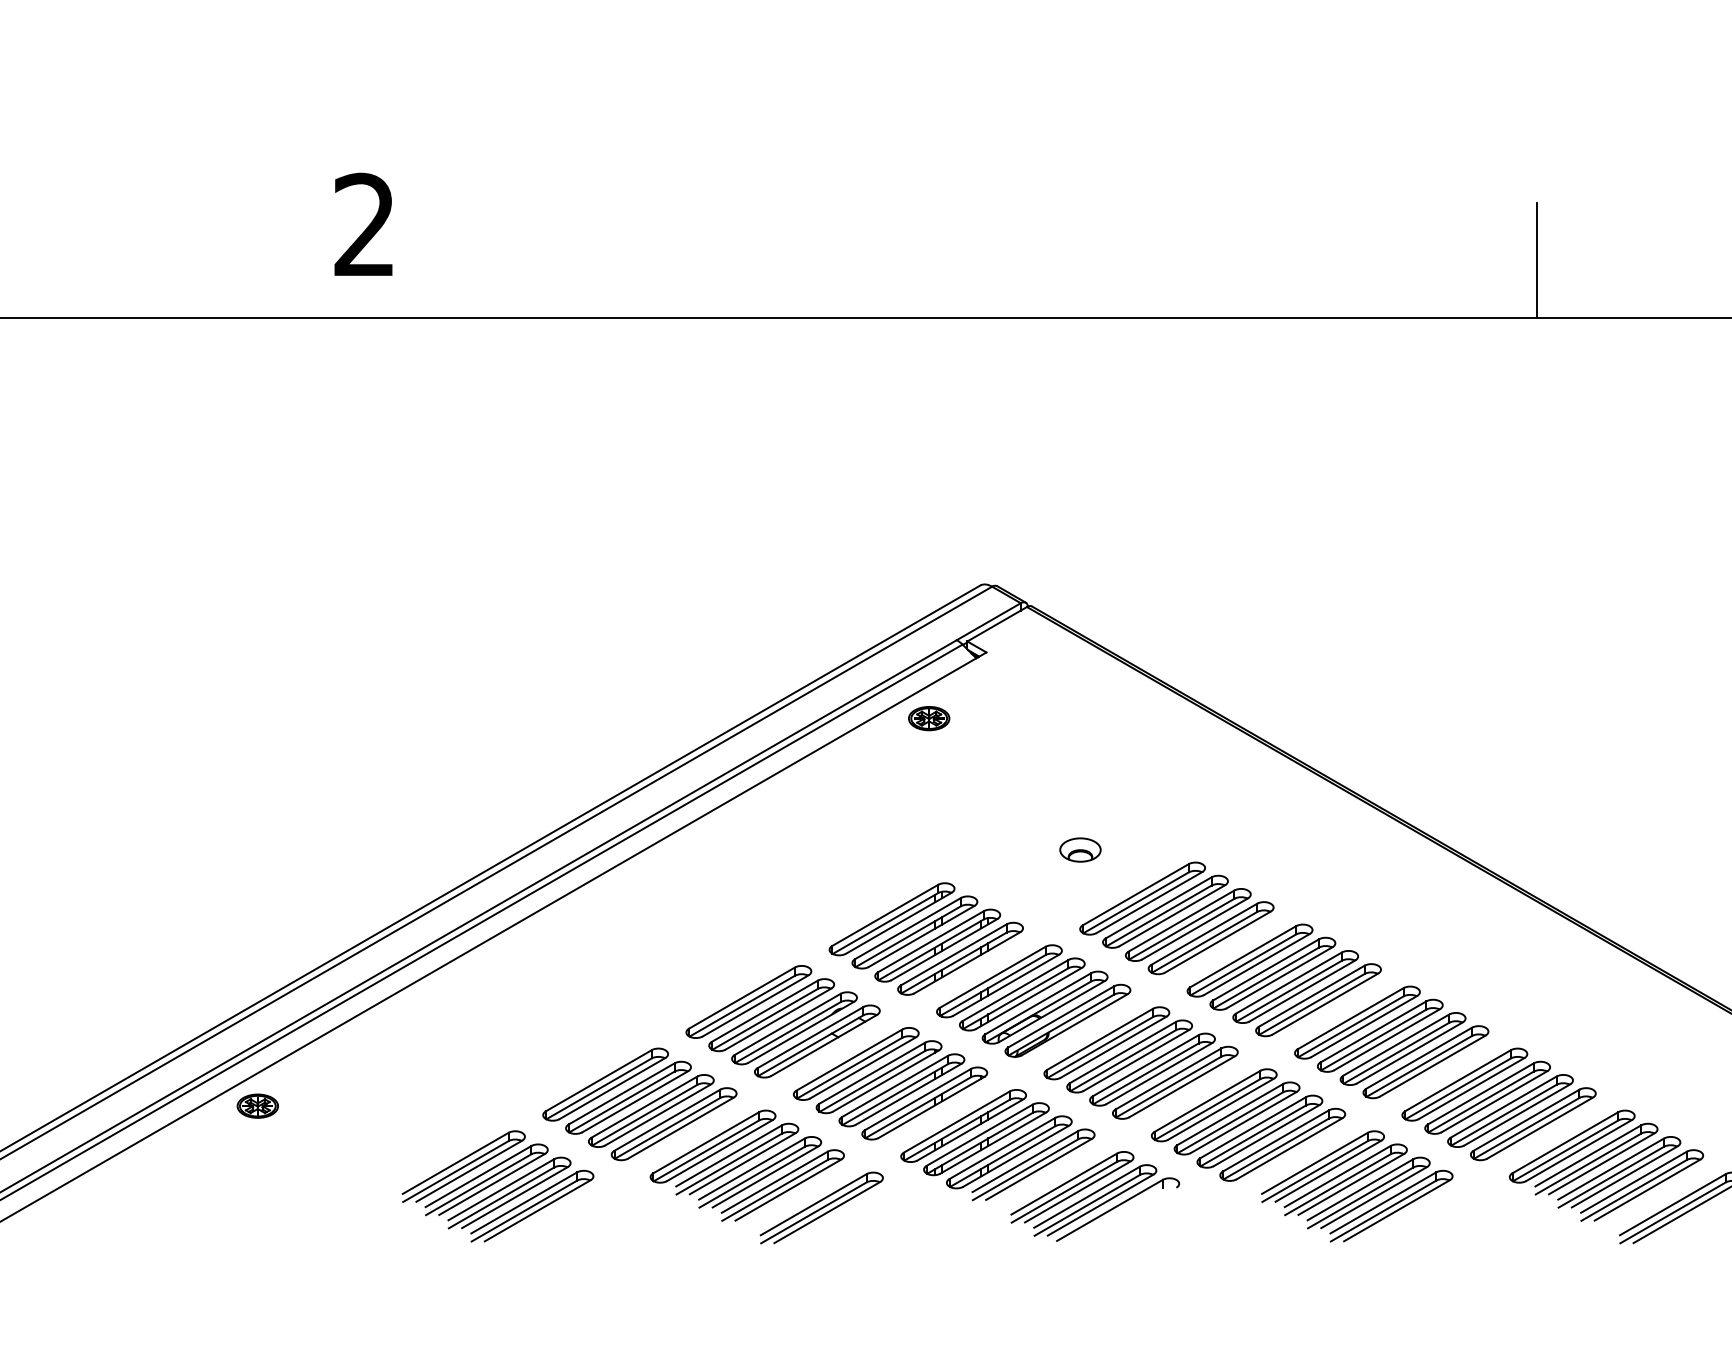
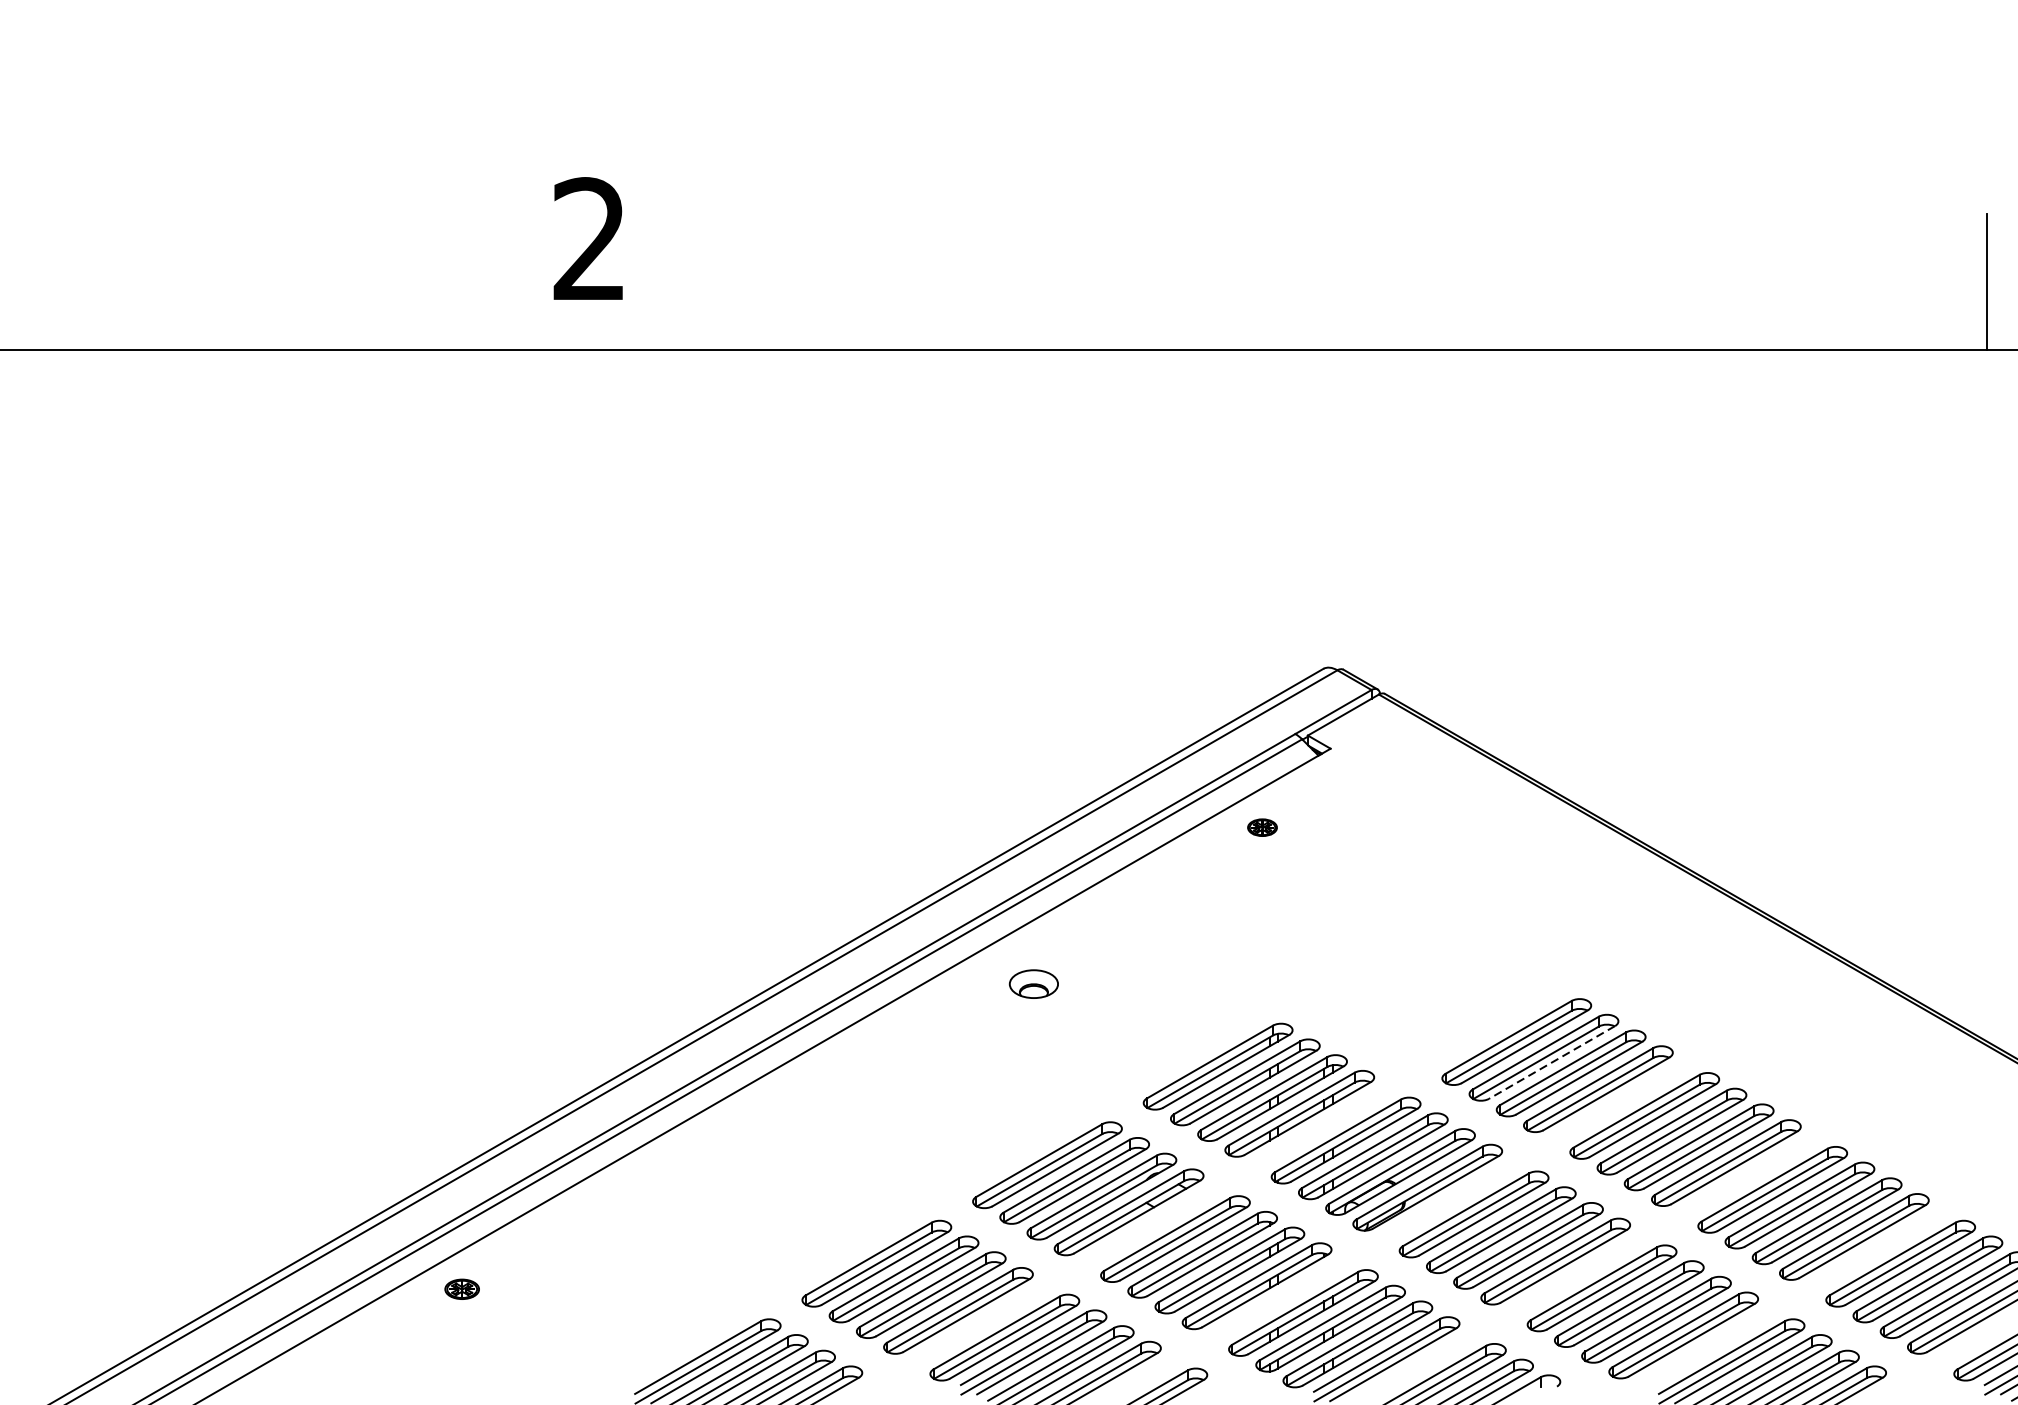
part: (929, 718) -> (1262, 827), size x0.6
part: (1080, 849) -> (1033, 983), moved
line: (1171, 916) -> (1551, 1063), solid -> dashed
part: (257, 1105) -> (461, 1288), size x0.7

